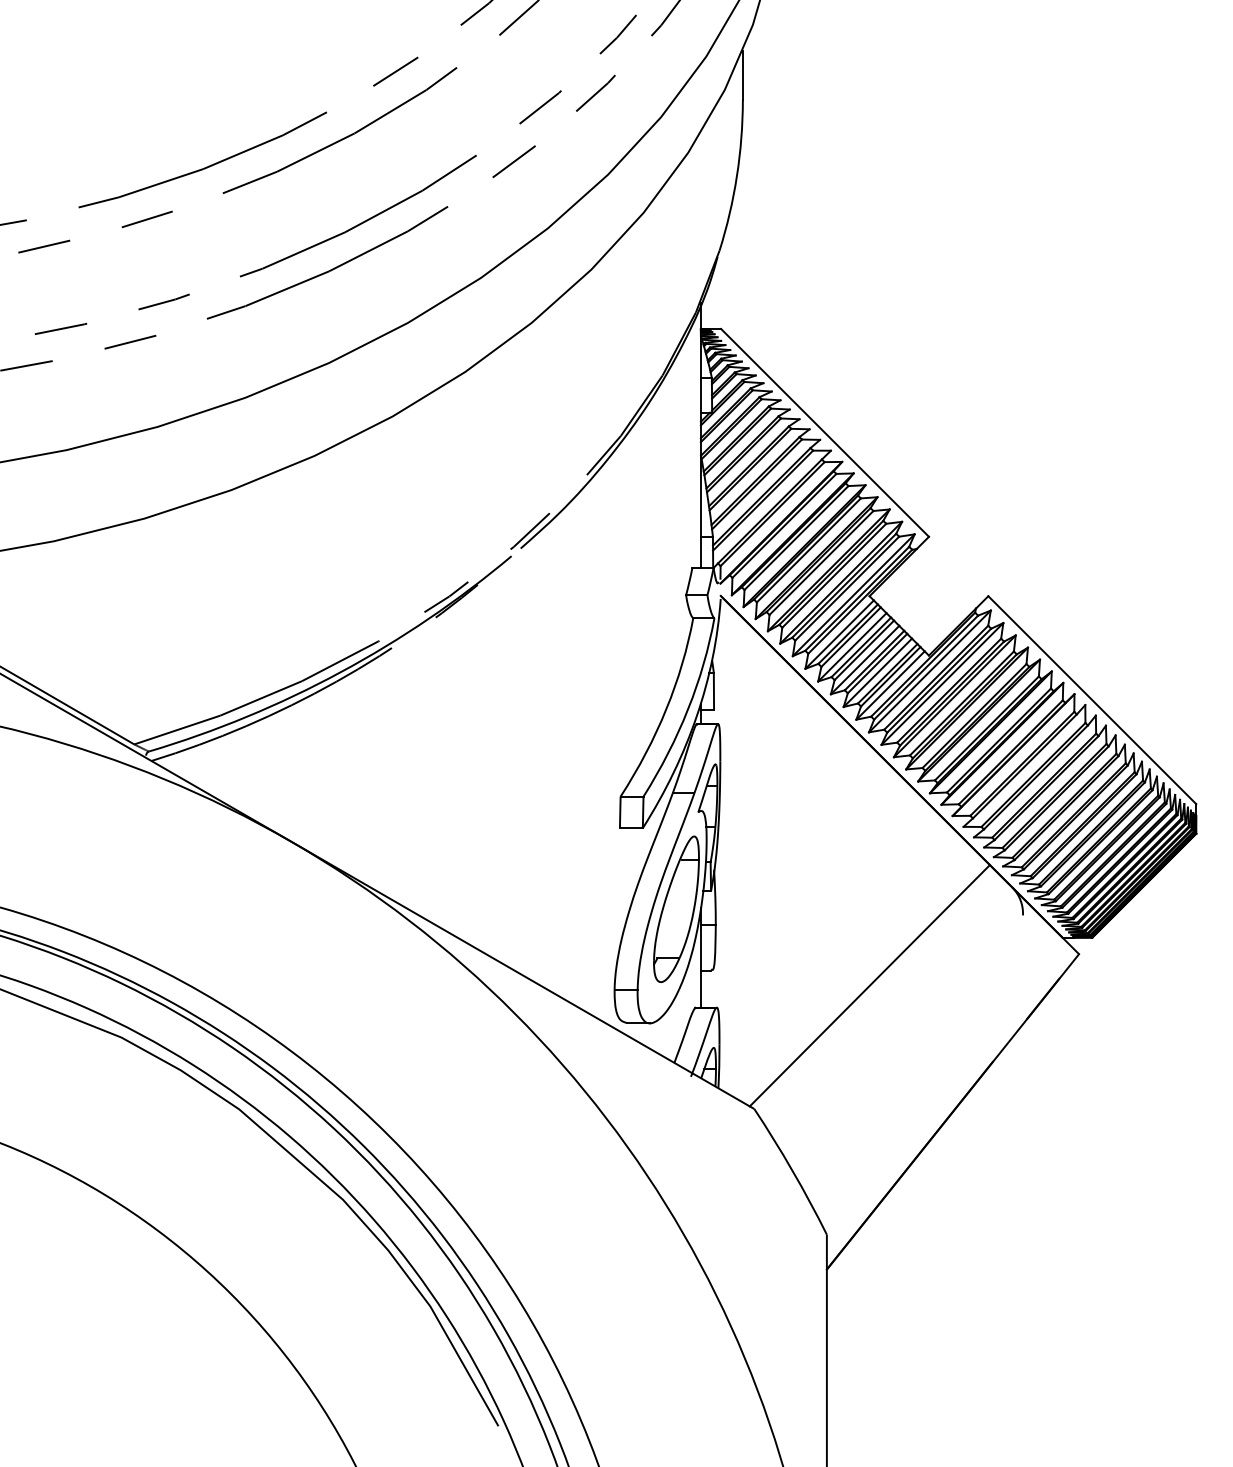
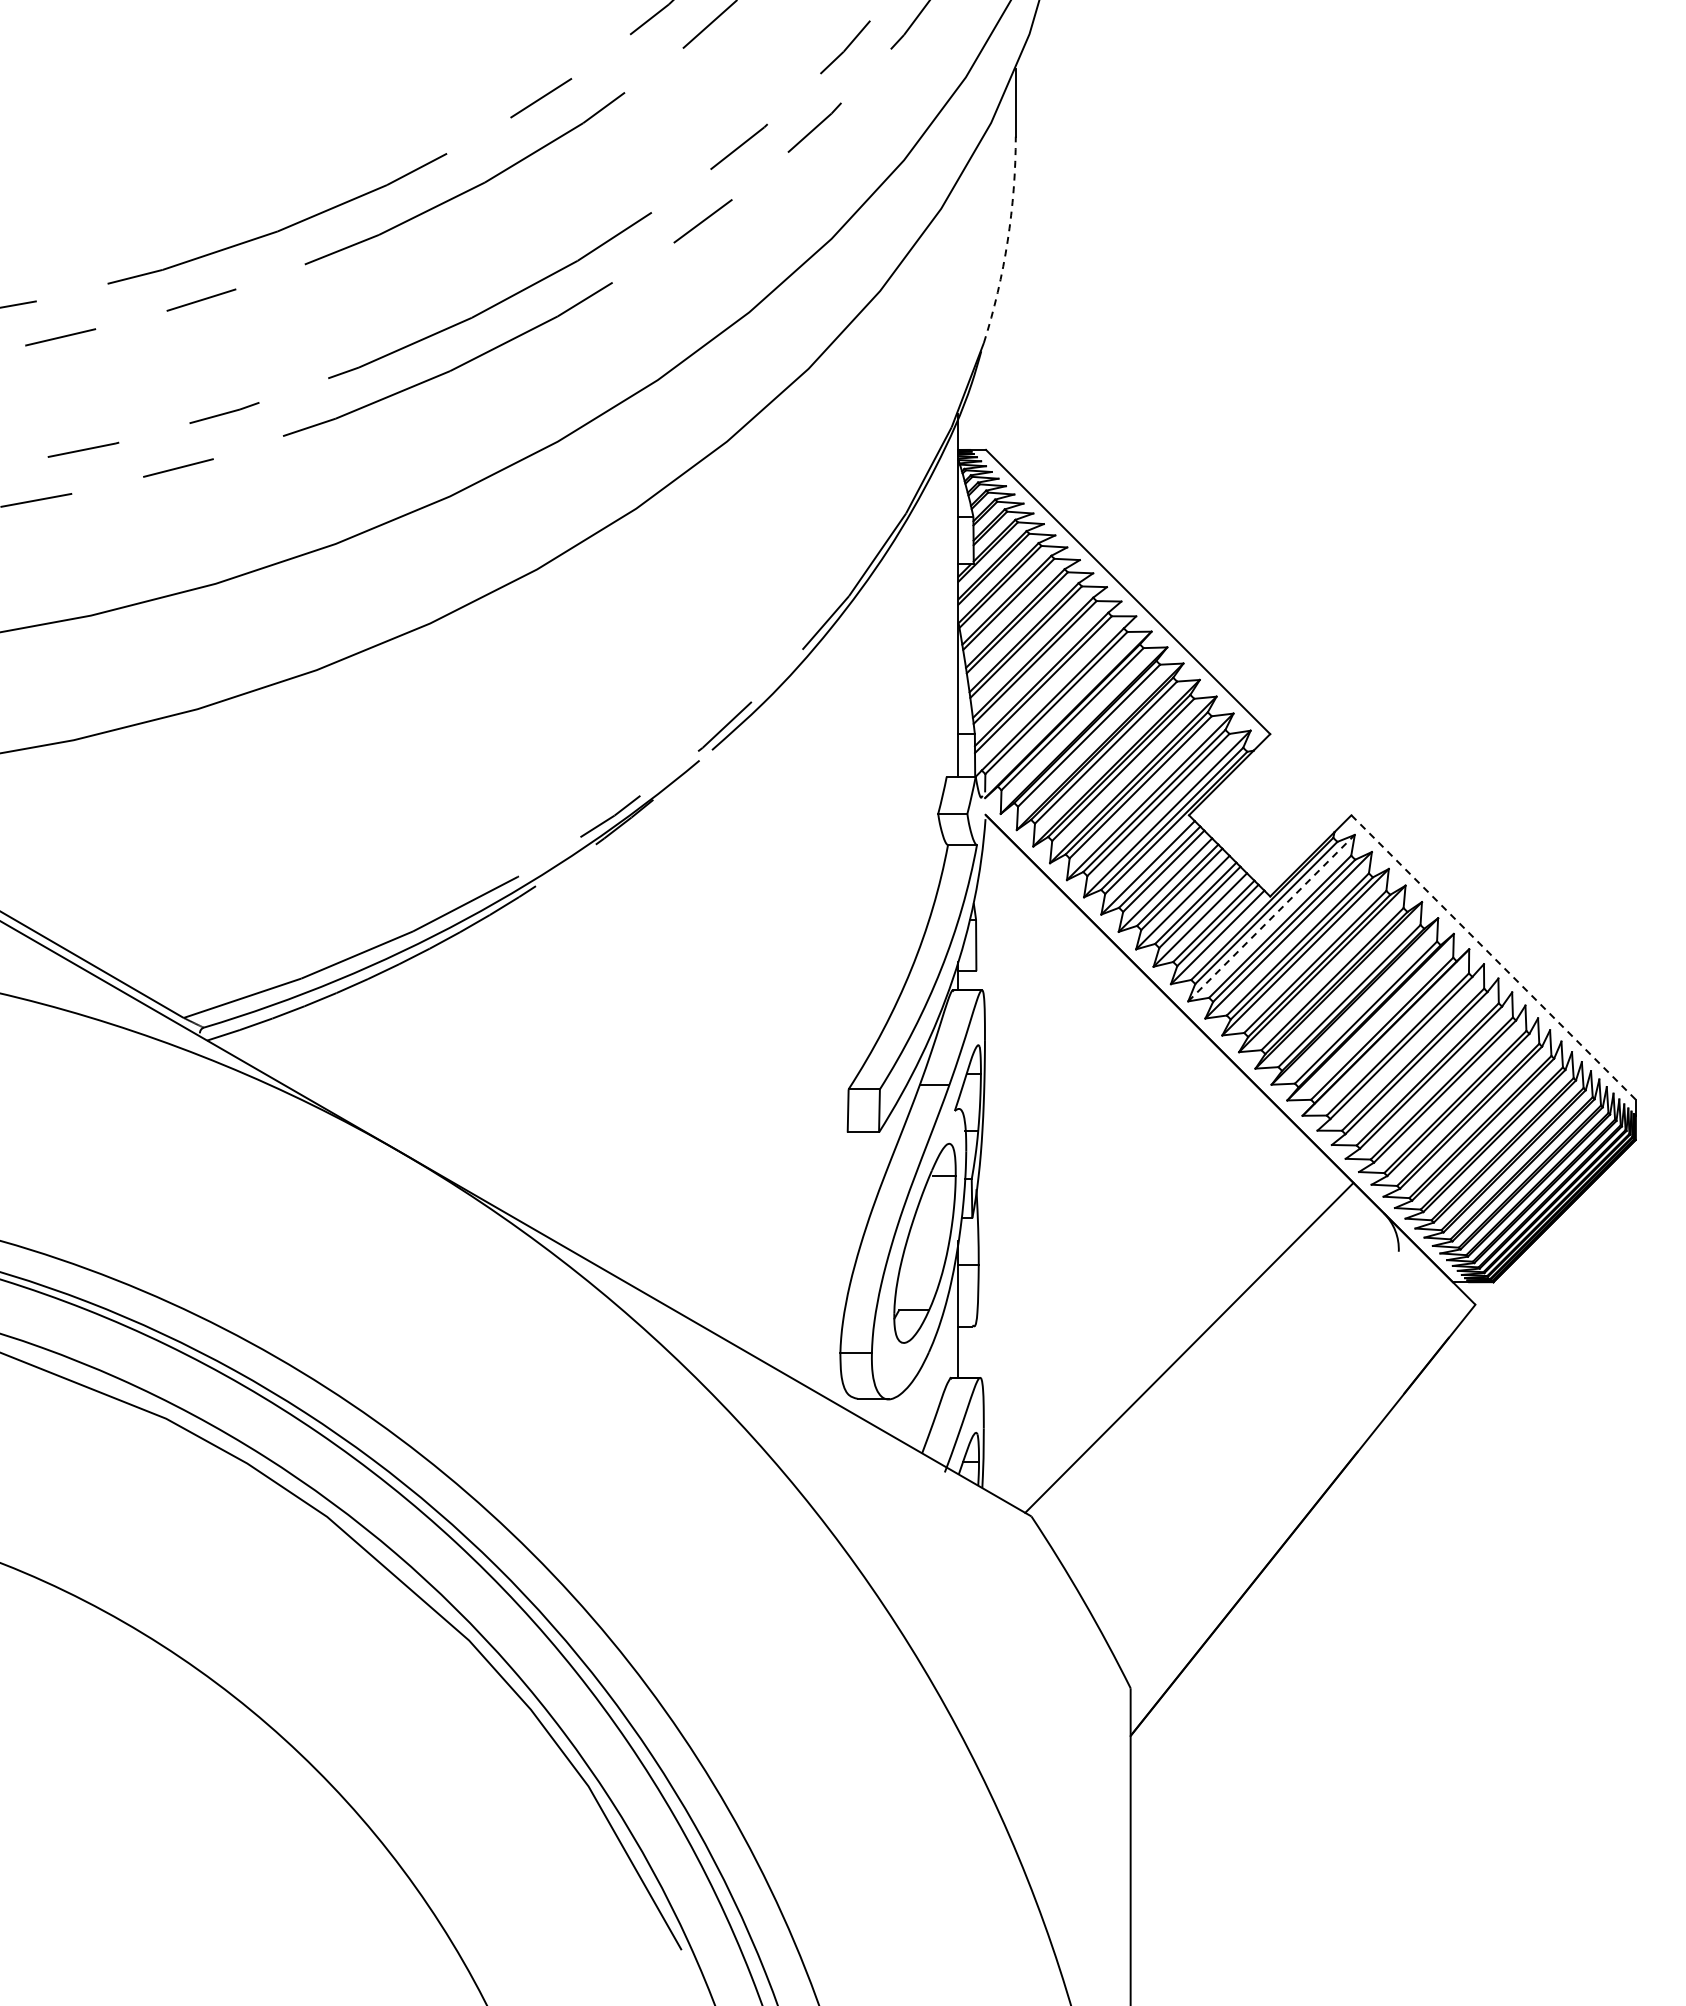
arc: (736, 176) -> (1007, 241), solid -> dashed
line: (929, 671) -> (1271, 918), solid -> dashed
line: (1092, 700) -> (1493, 957), solid -> dashed

